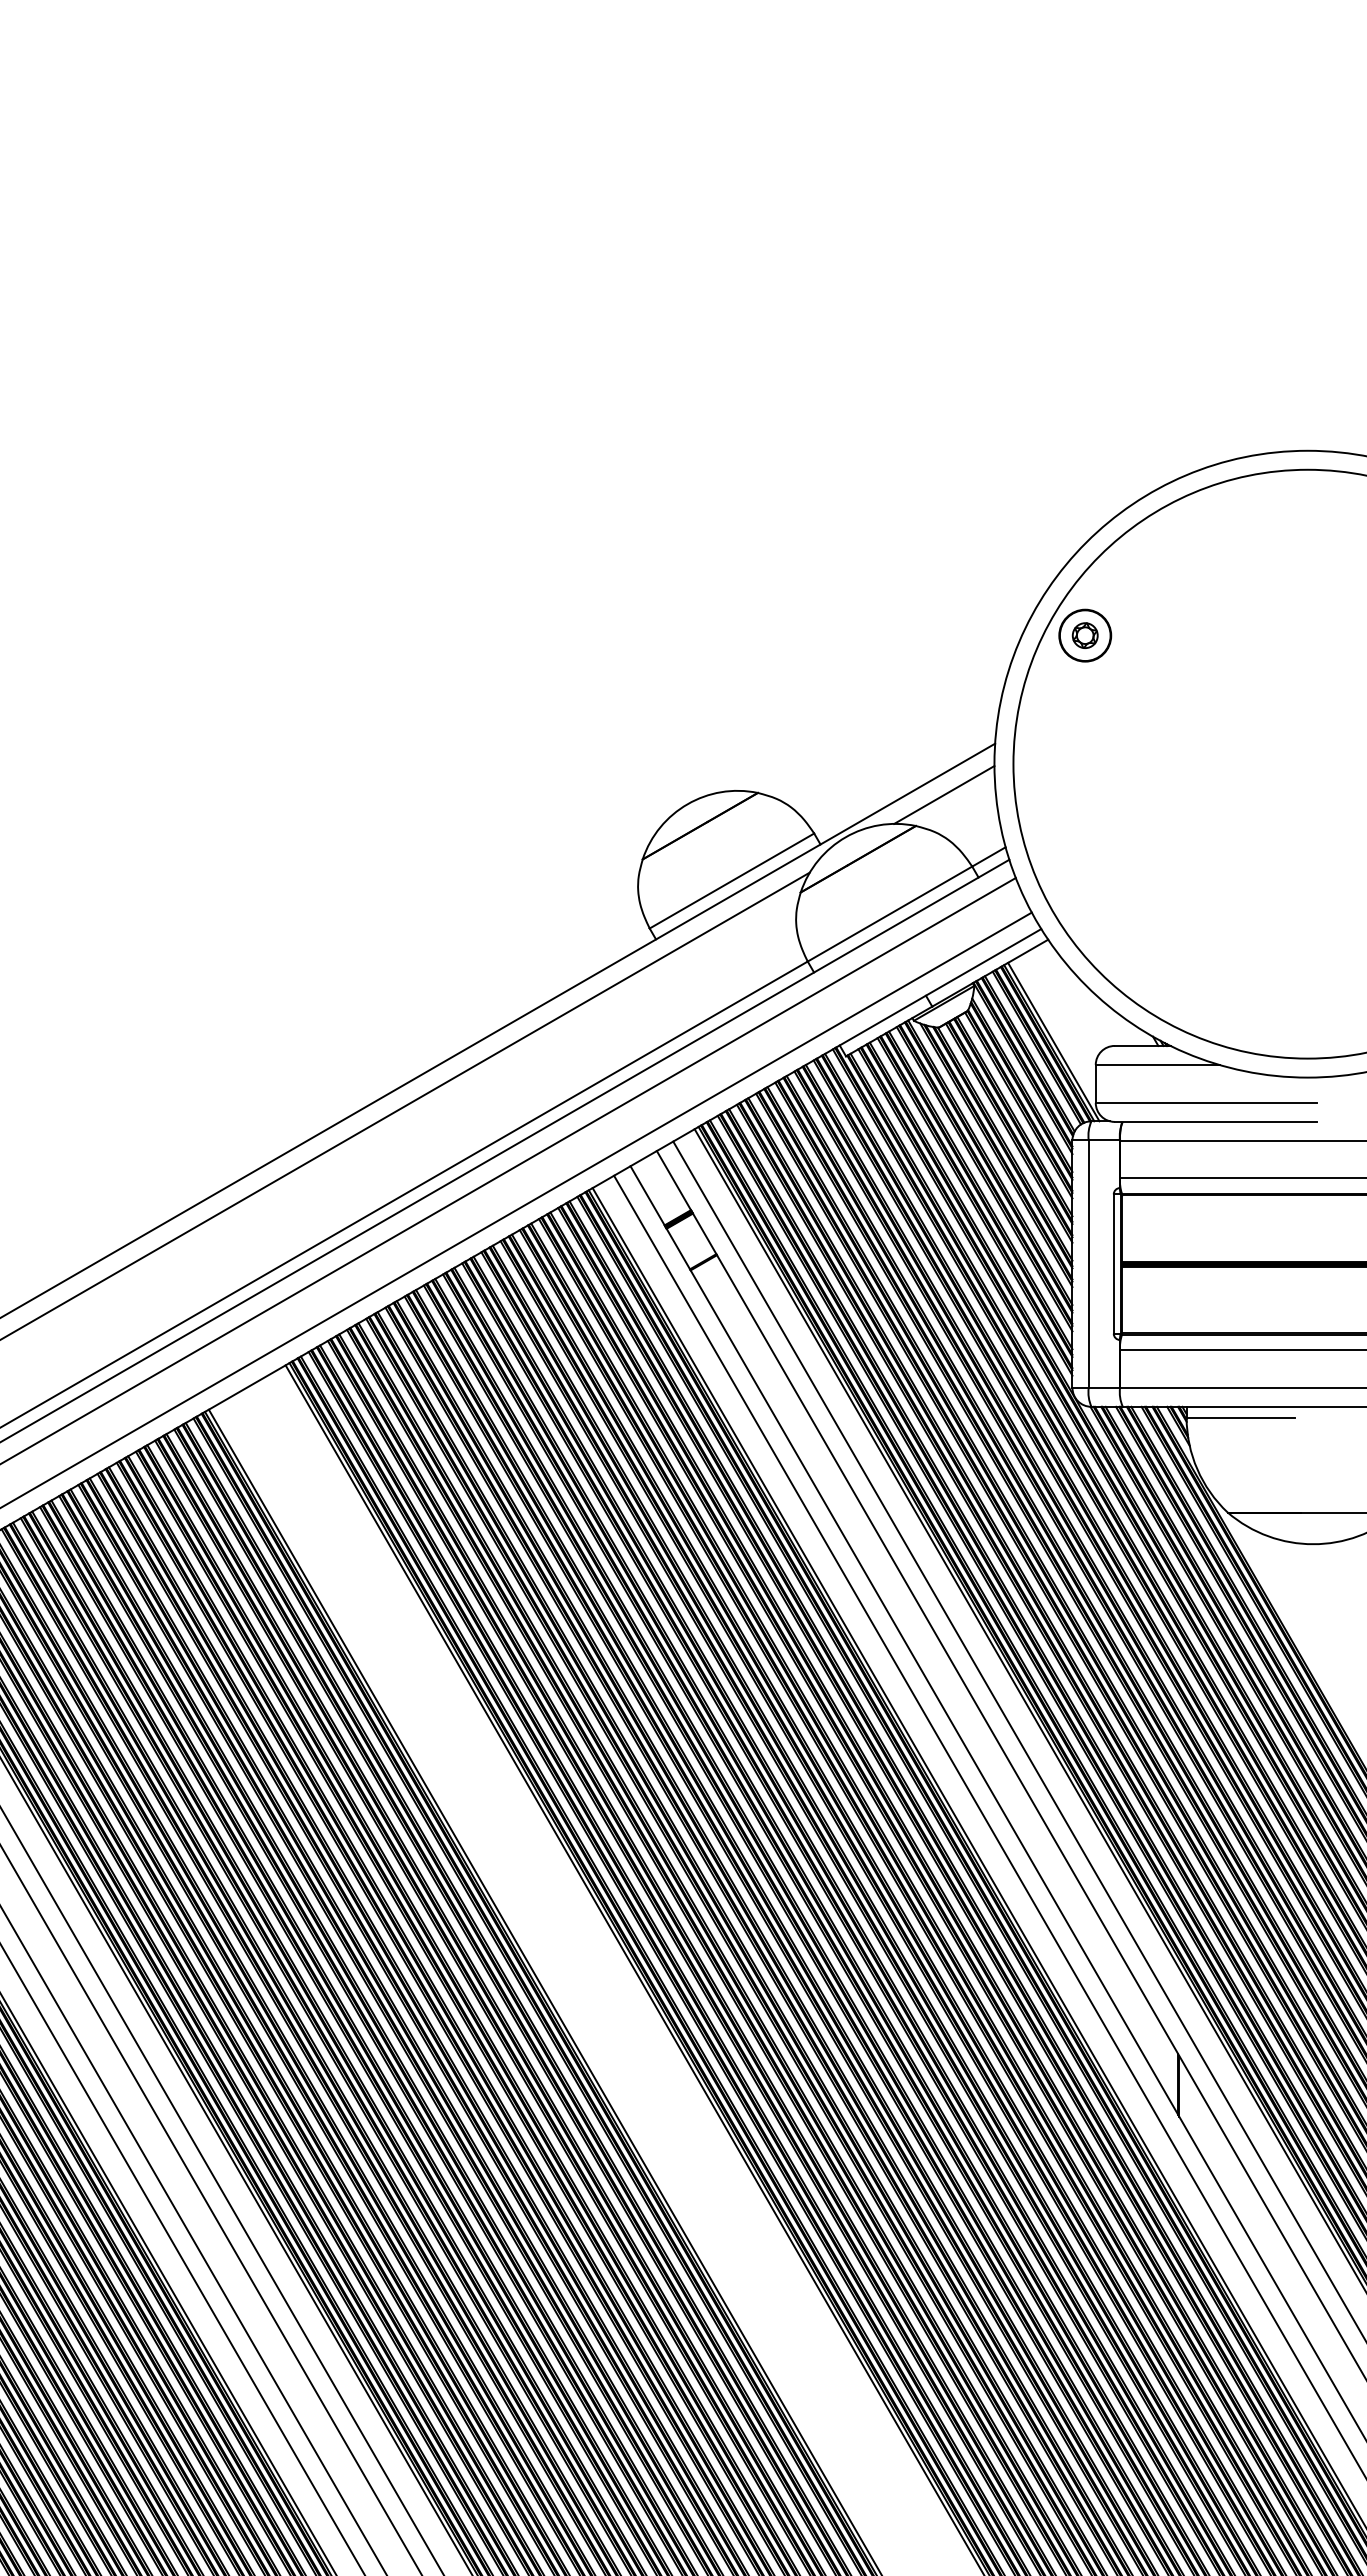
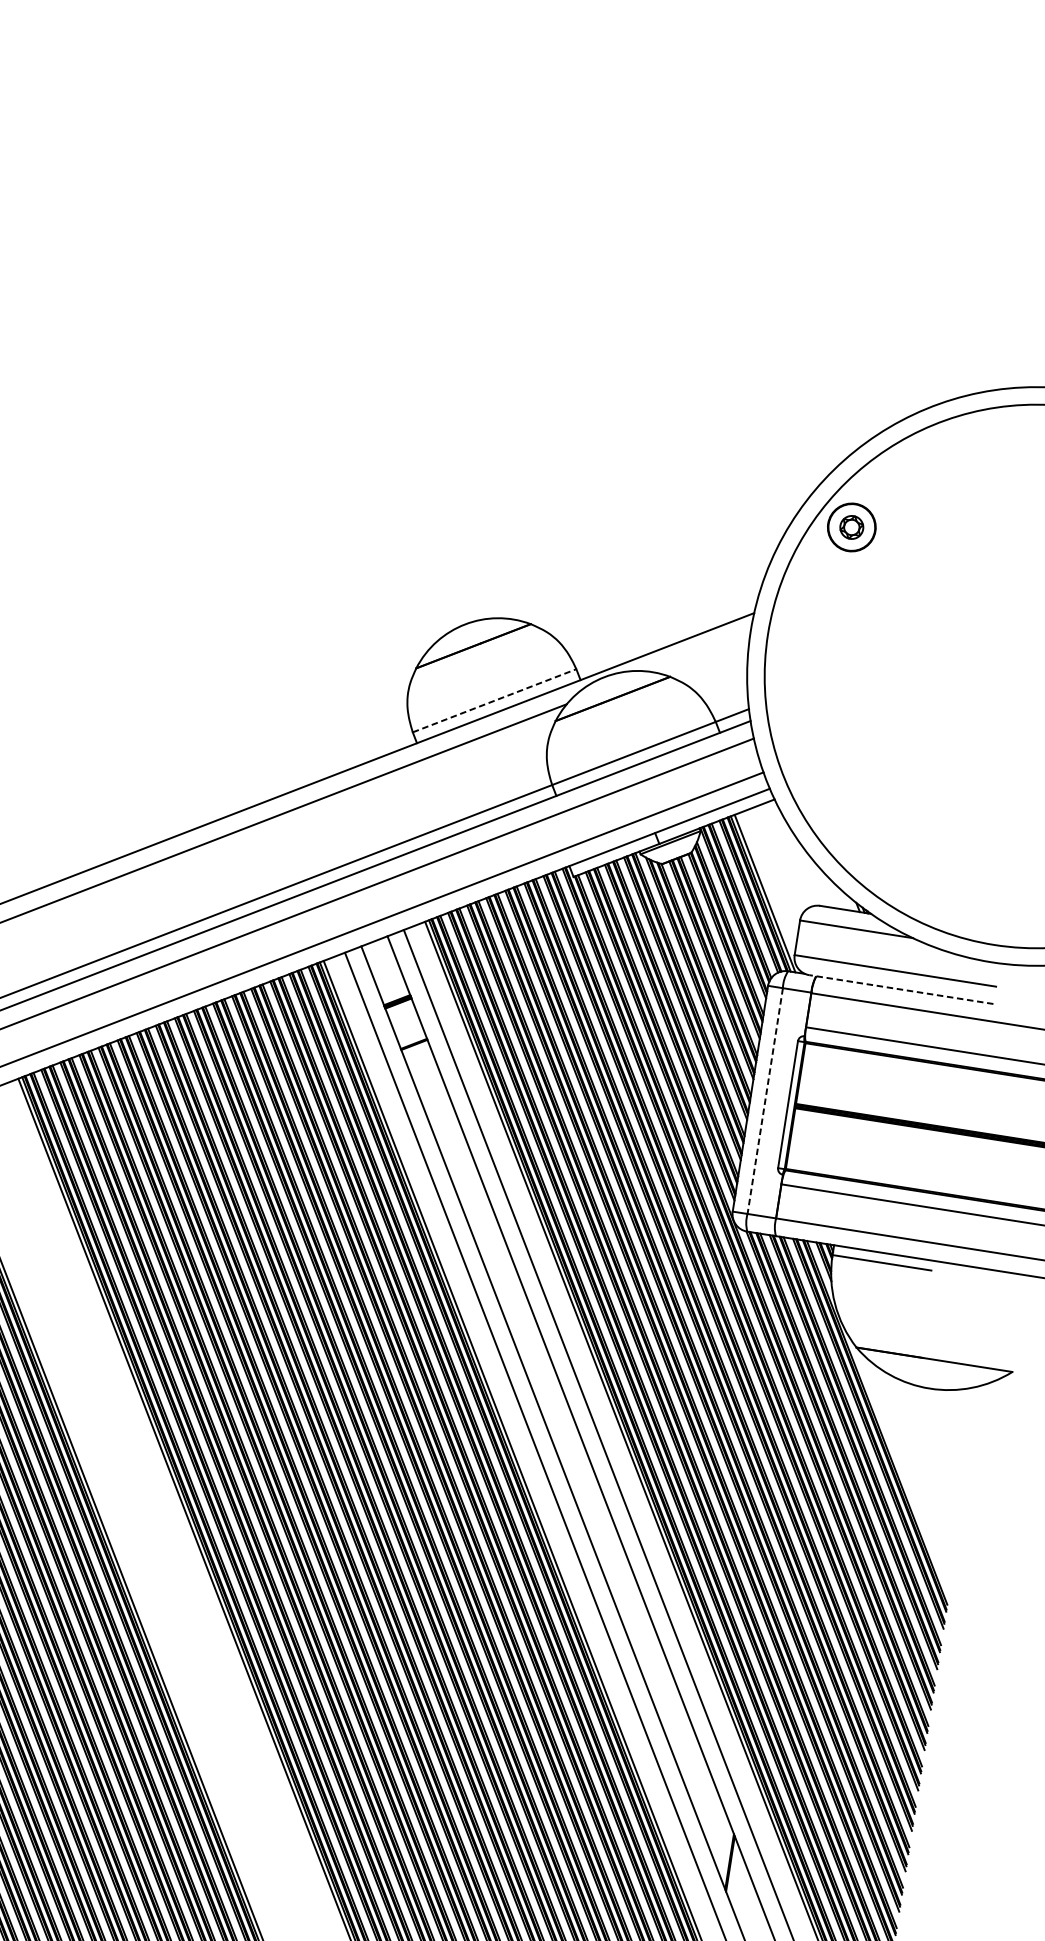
line: (944, 794) -> (700, 652), removed
line: (731, 881) -> (494, 701), solid -> dashed
line: (1215, 1121) -> (901, 989), solid -> dashed
line: (1088, 1264) -> (764, 1101), solid -> dashed

